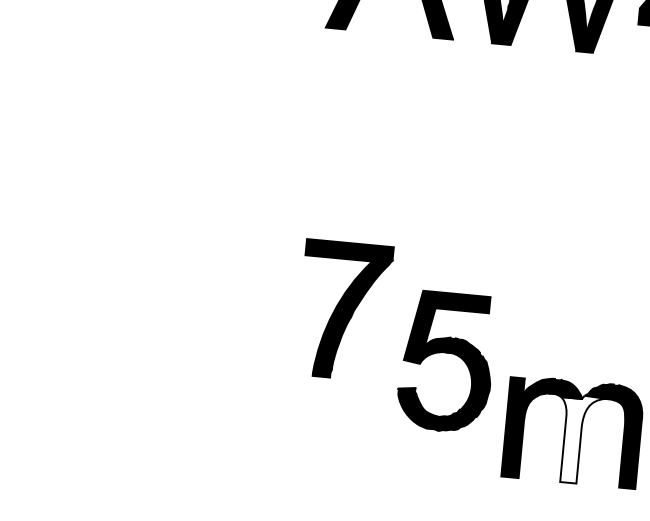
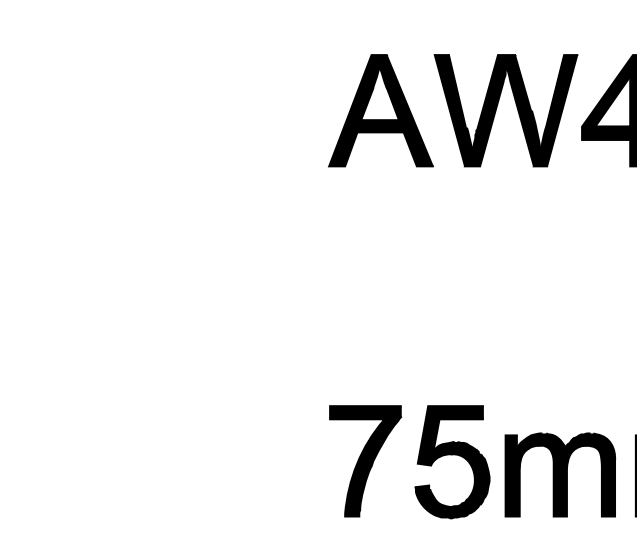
part: (344, 310) -> (365, 461), moved
part: (447, 354) -> (452, 455), moved
fill: (581, 439) -> (567, 480), added

